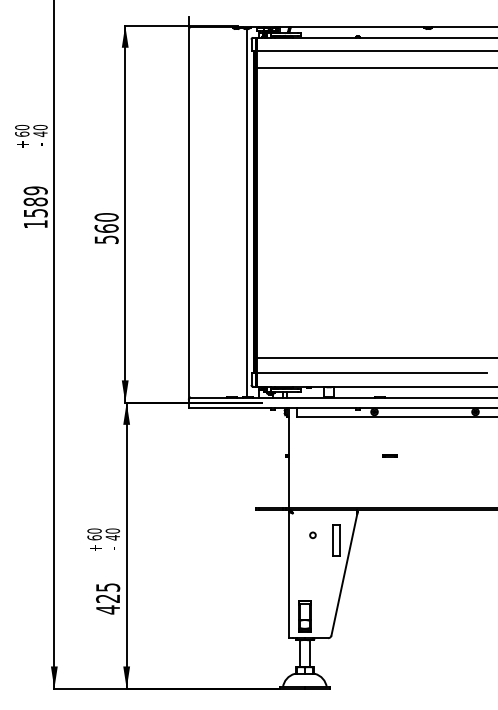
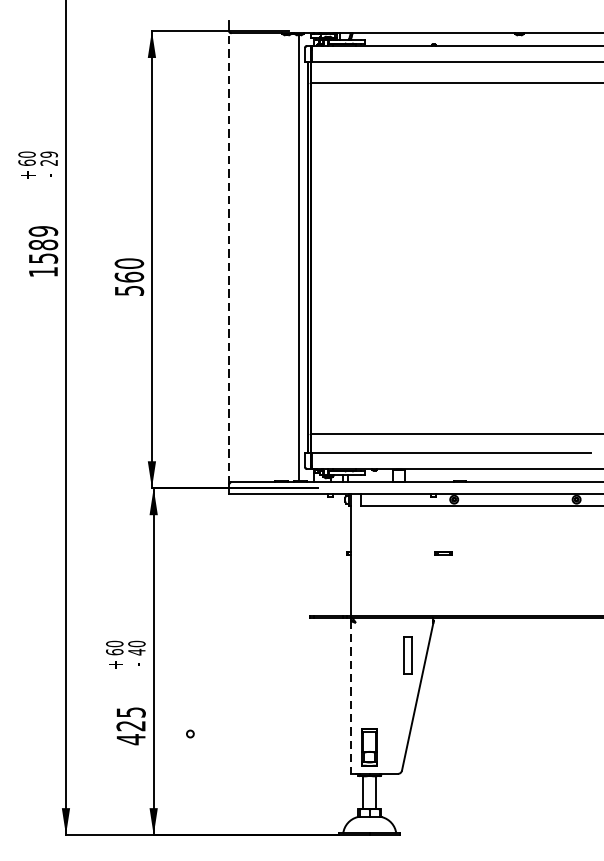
text: (40, 131) -> (49, 159), 40 -> 29
line: (188, 211) -> (228, 256), solid -> dashed
line: (389, 455) -> (443, 552), moved
circle: (312, 535) -> (189, 734), moved
line: (289, 575) -> (351, 697), solid -> dashed

